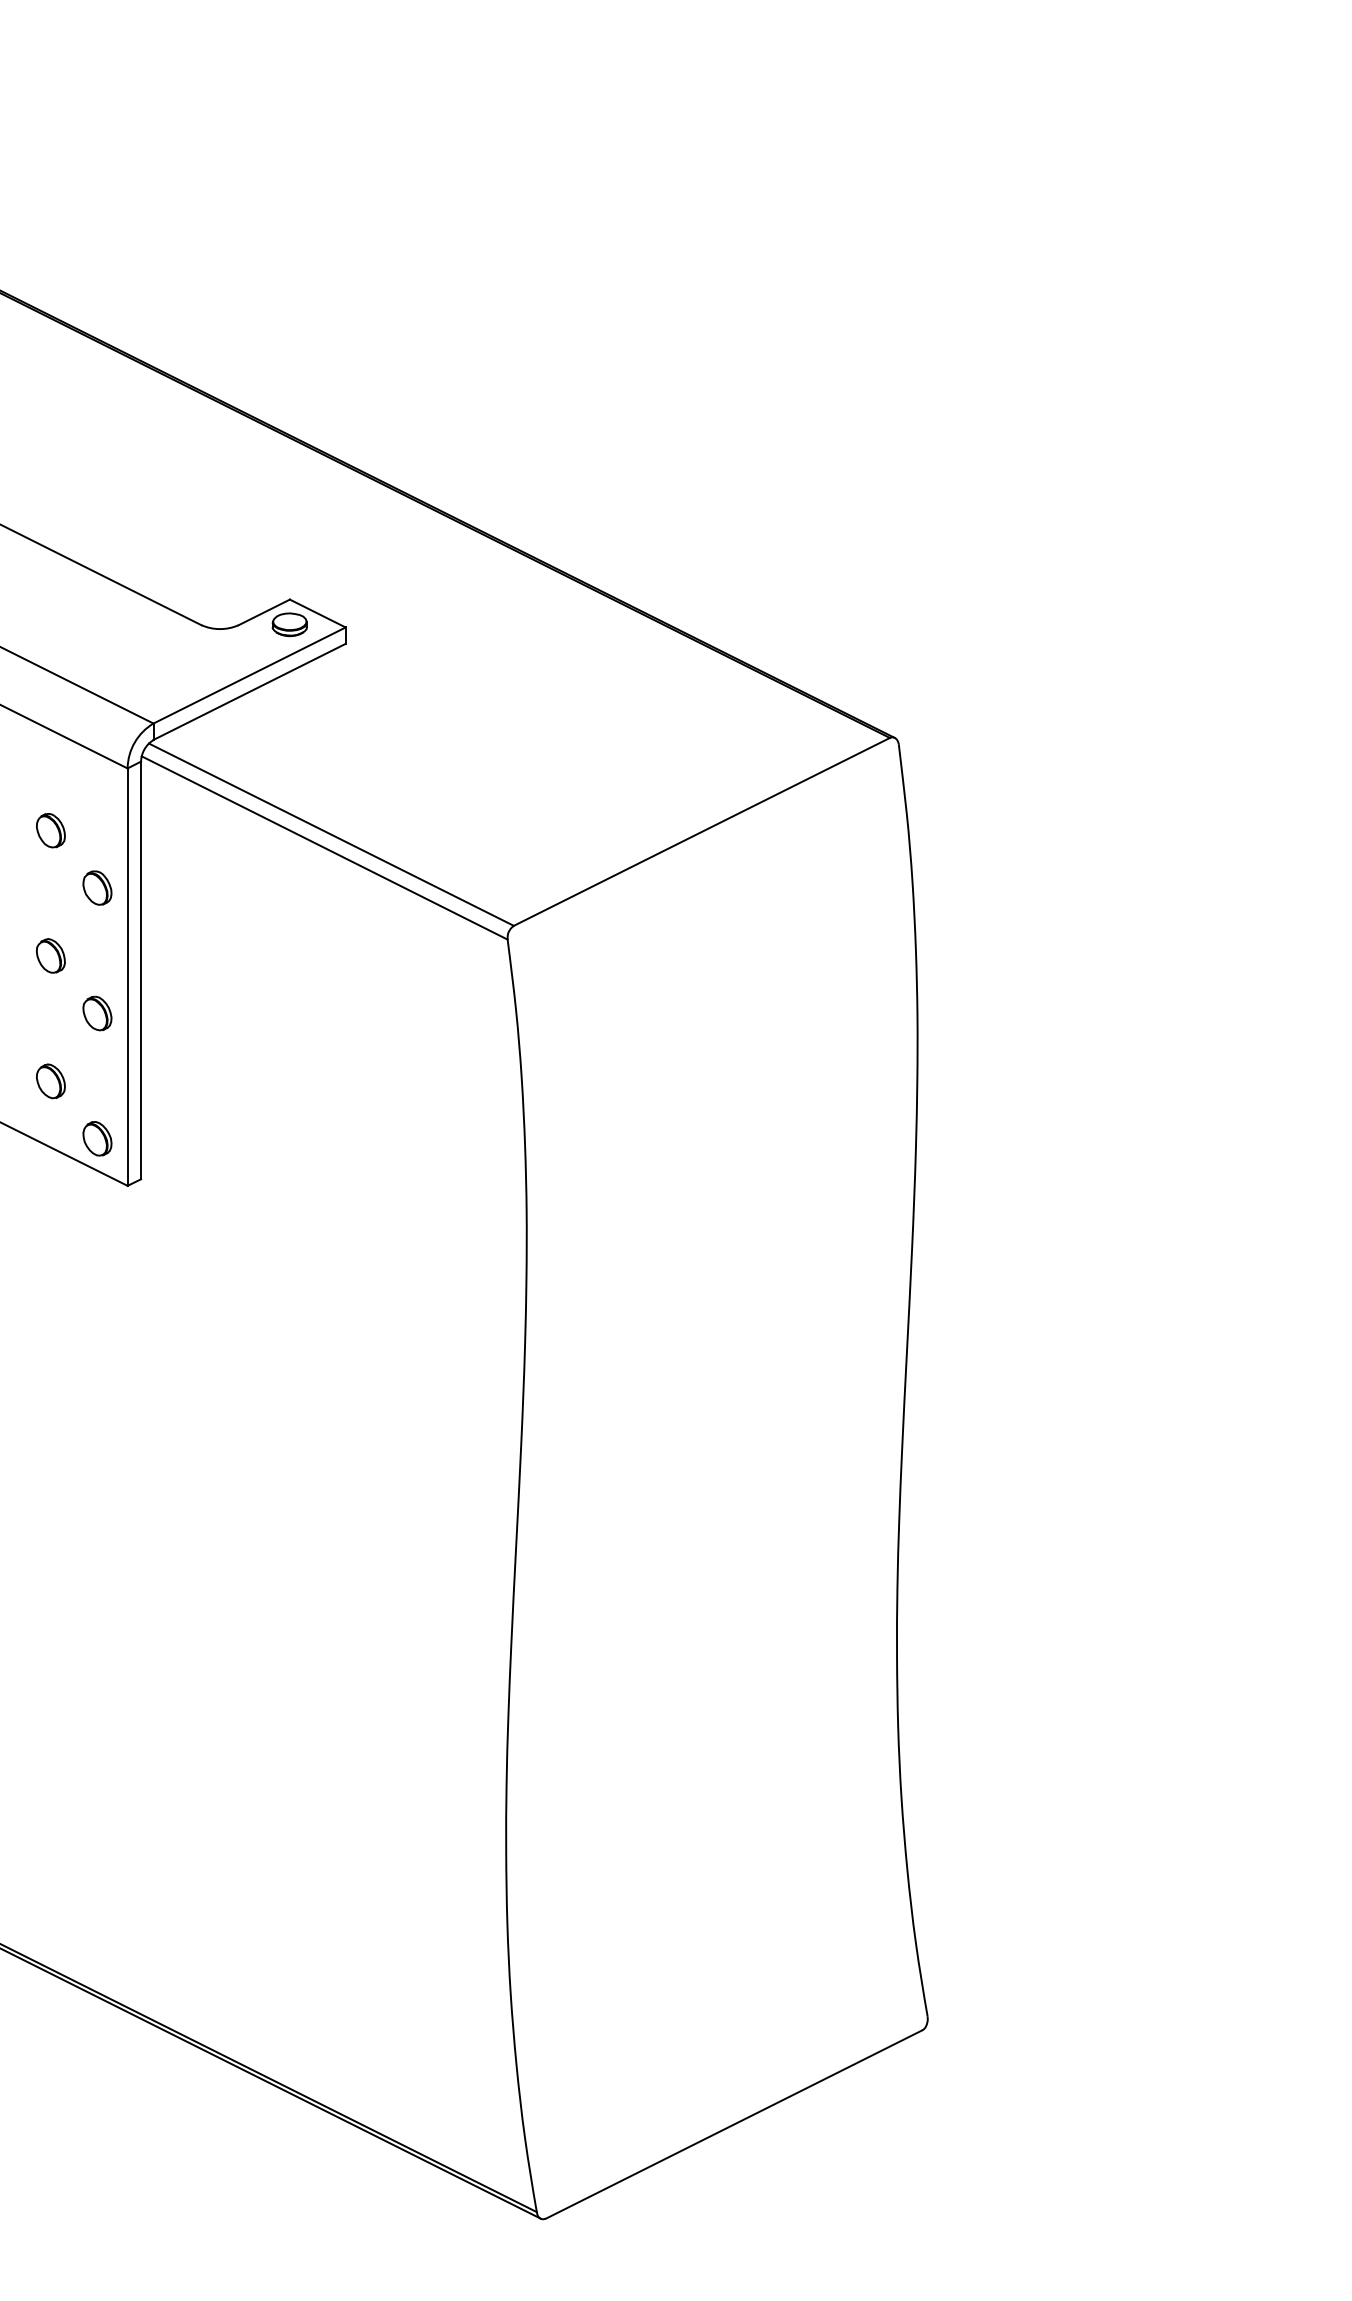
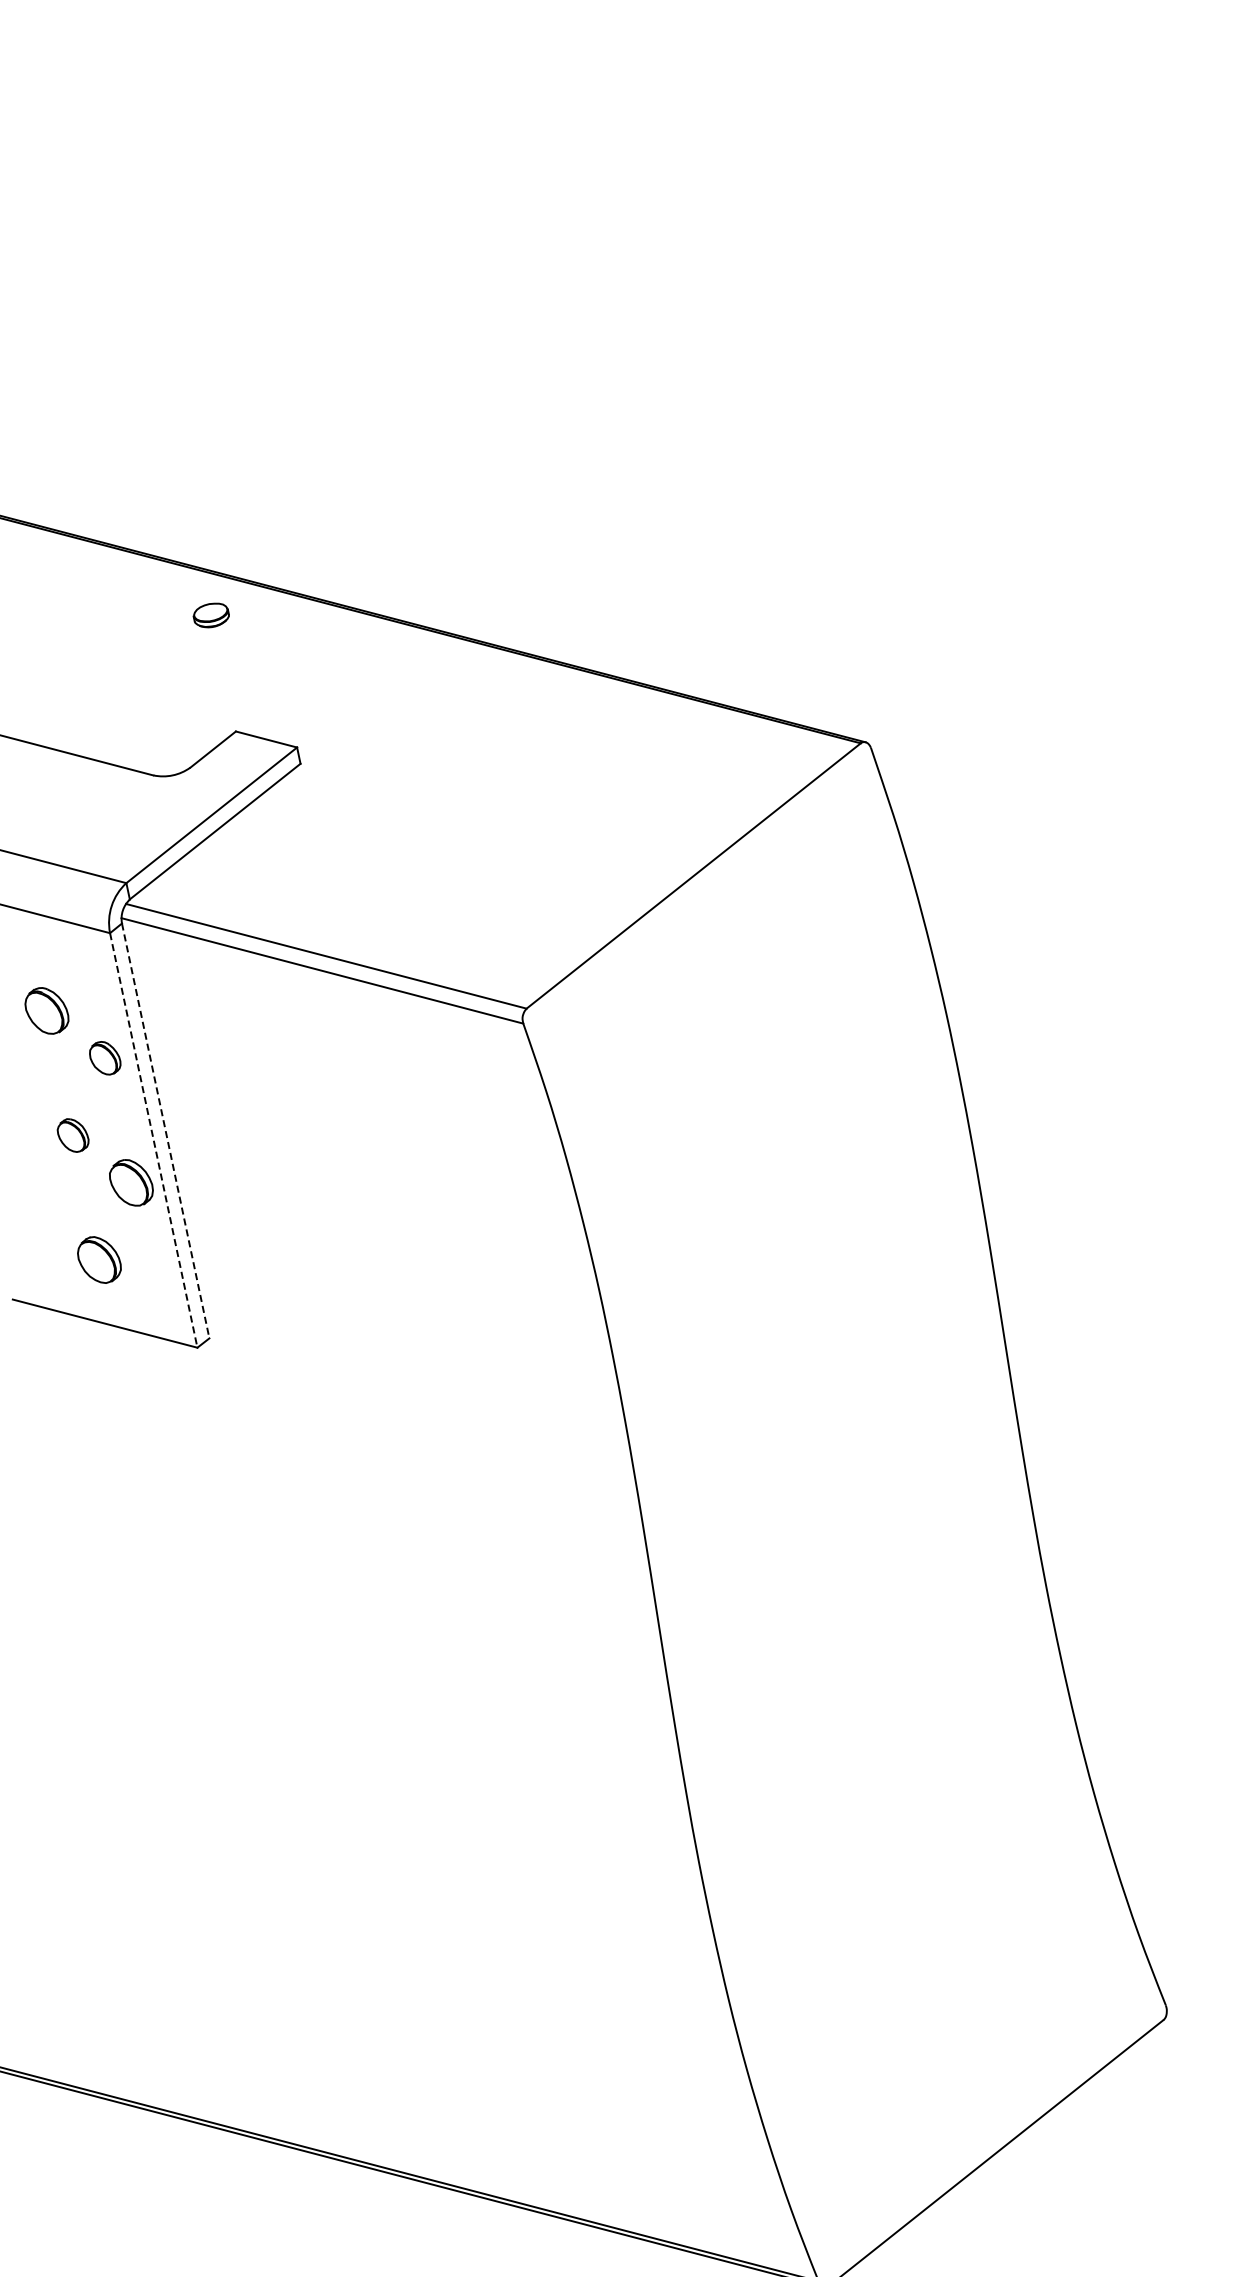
part: (289, 624) -> (210, 615), moved
part: (50, 830) -> (46, 1010), size x1.4
line: (141, 970) -> (166, 1130), solid -> dashed
line: (127, 977) -> (153, 1140), solid -> dashed
part: (97, 1013) -> (131, 1182), size x1.4
part: (50, 1081) -> (98, 1260), size x1.4
part: (97, 1138) -> (157, 1306), removed

